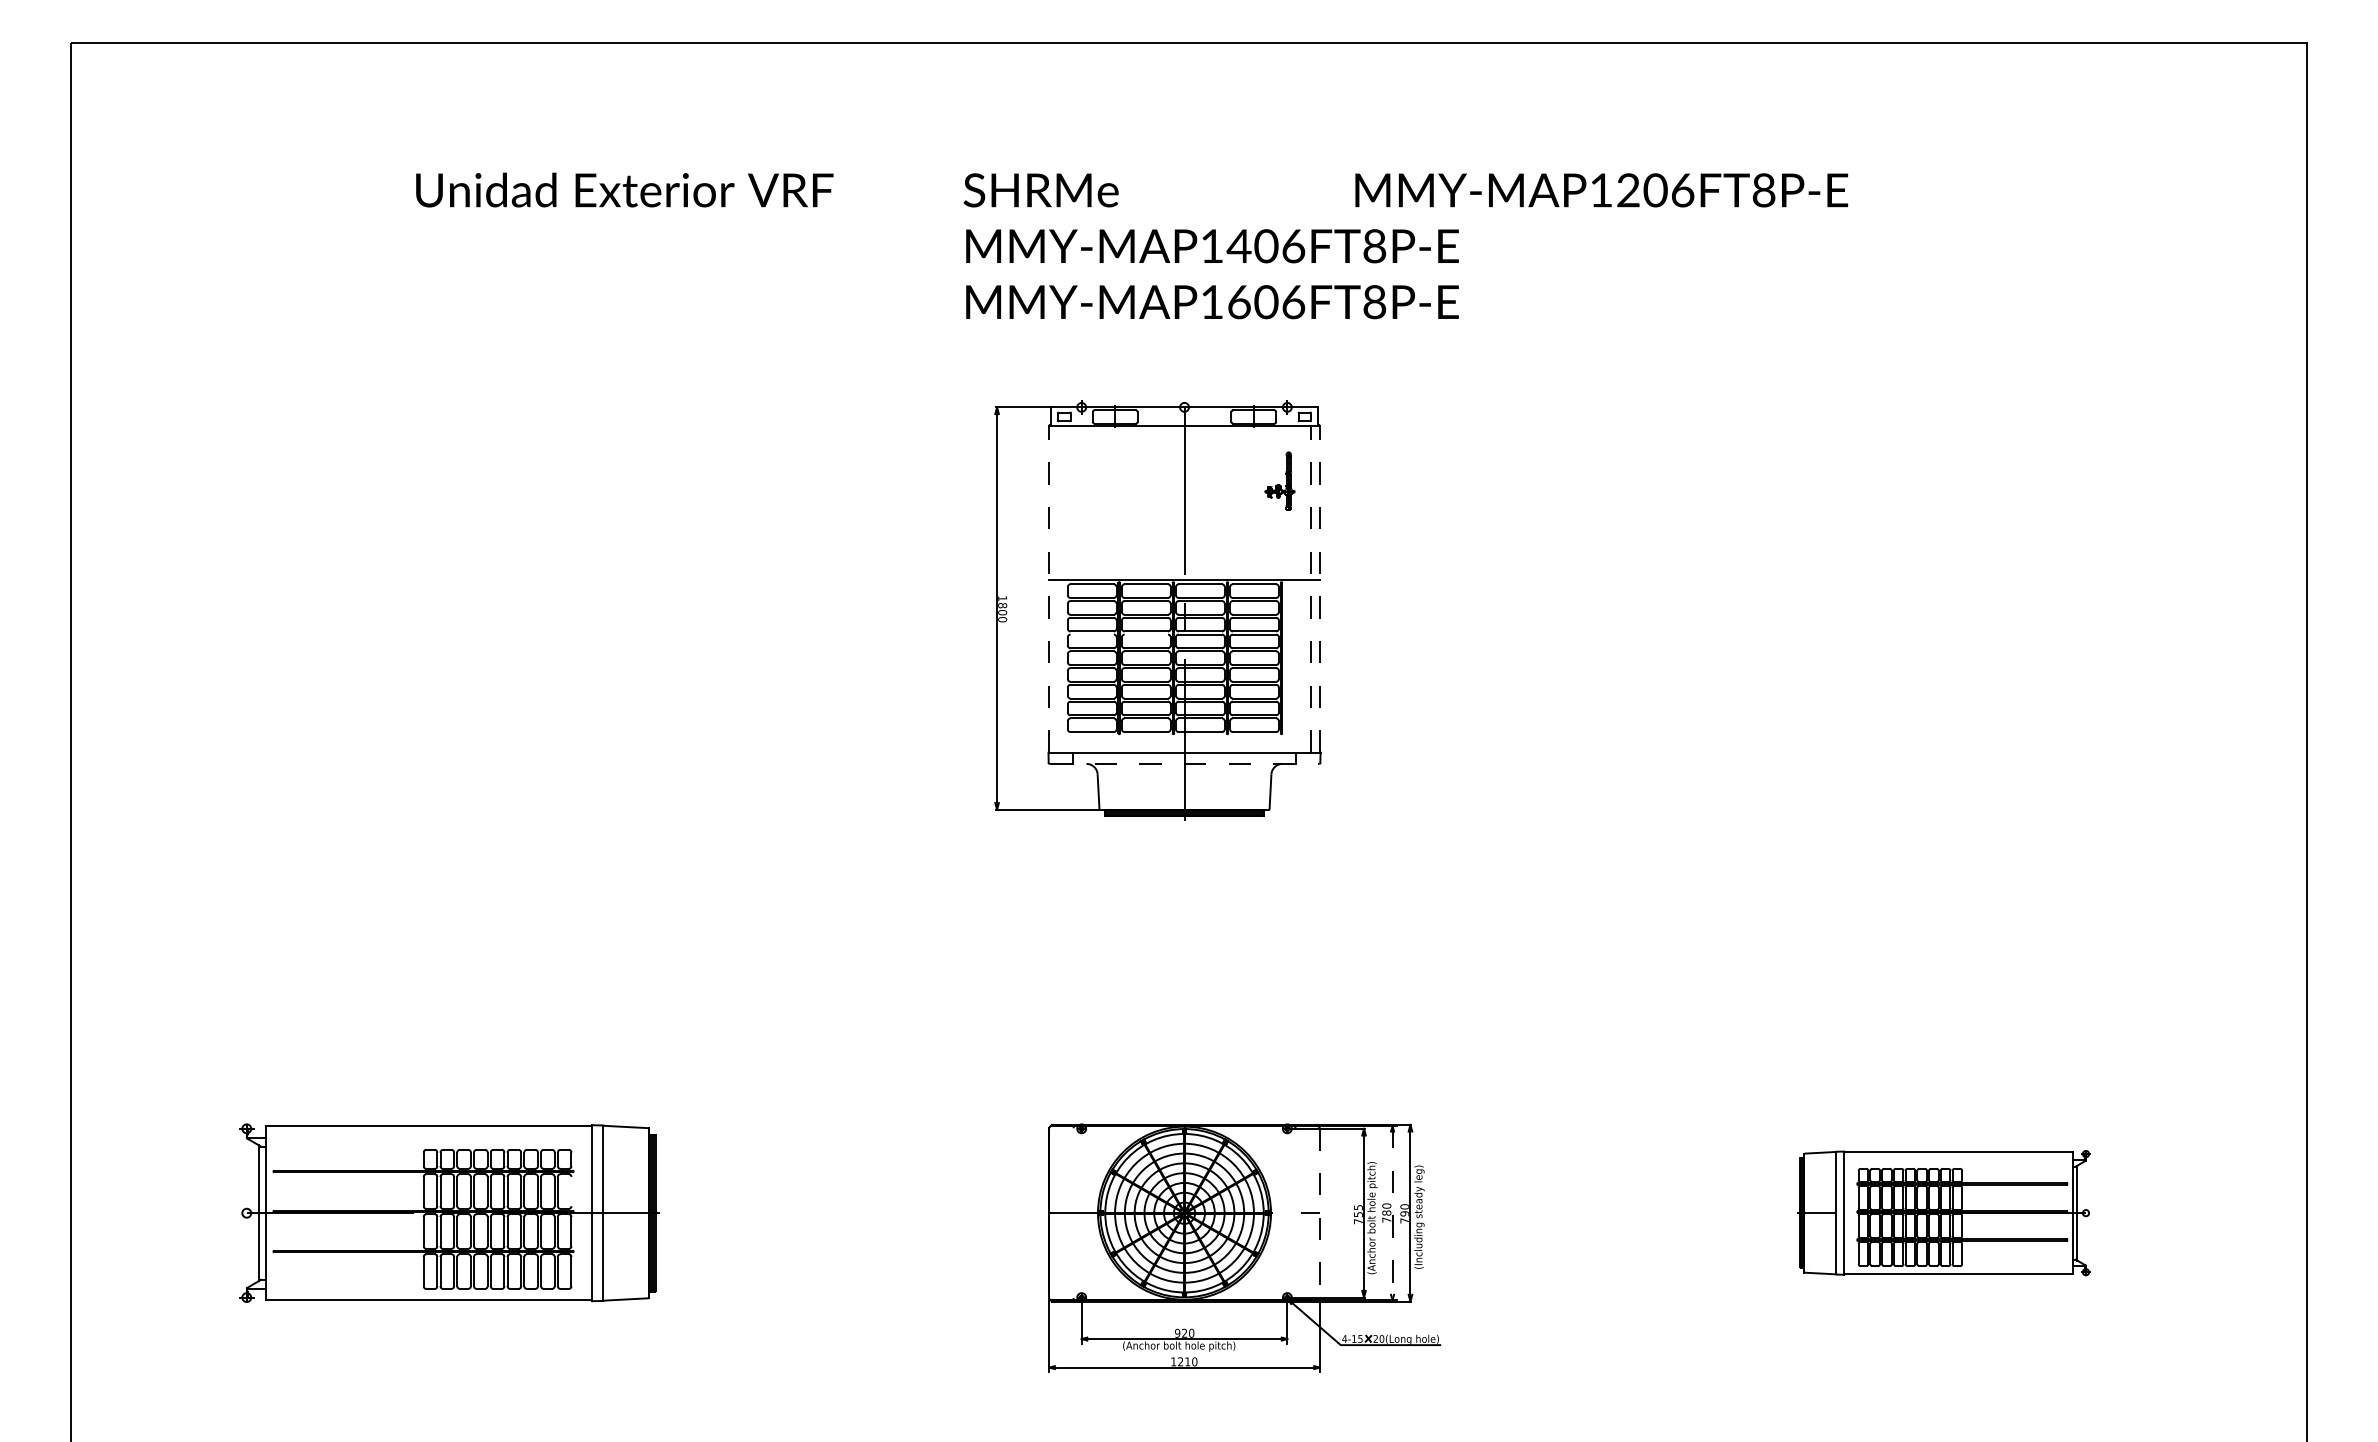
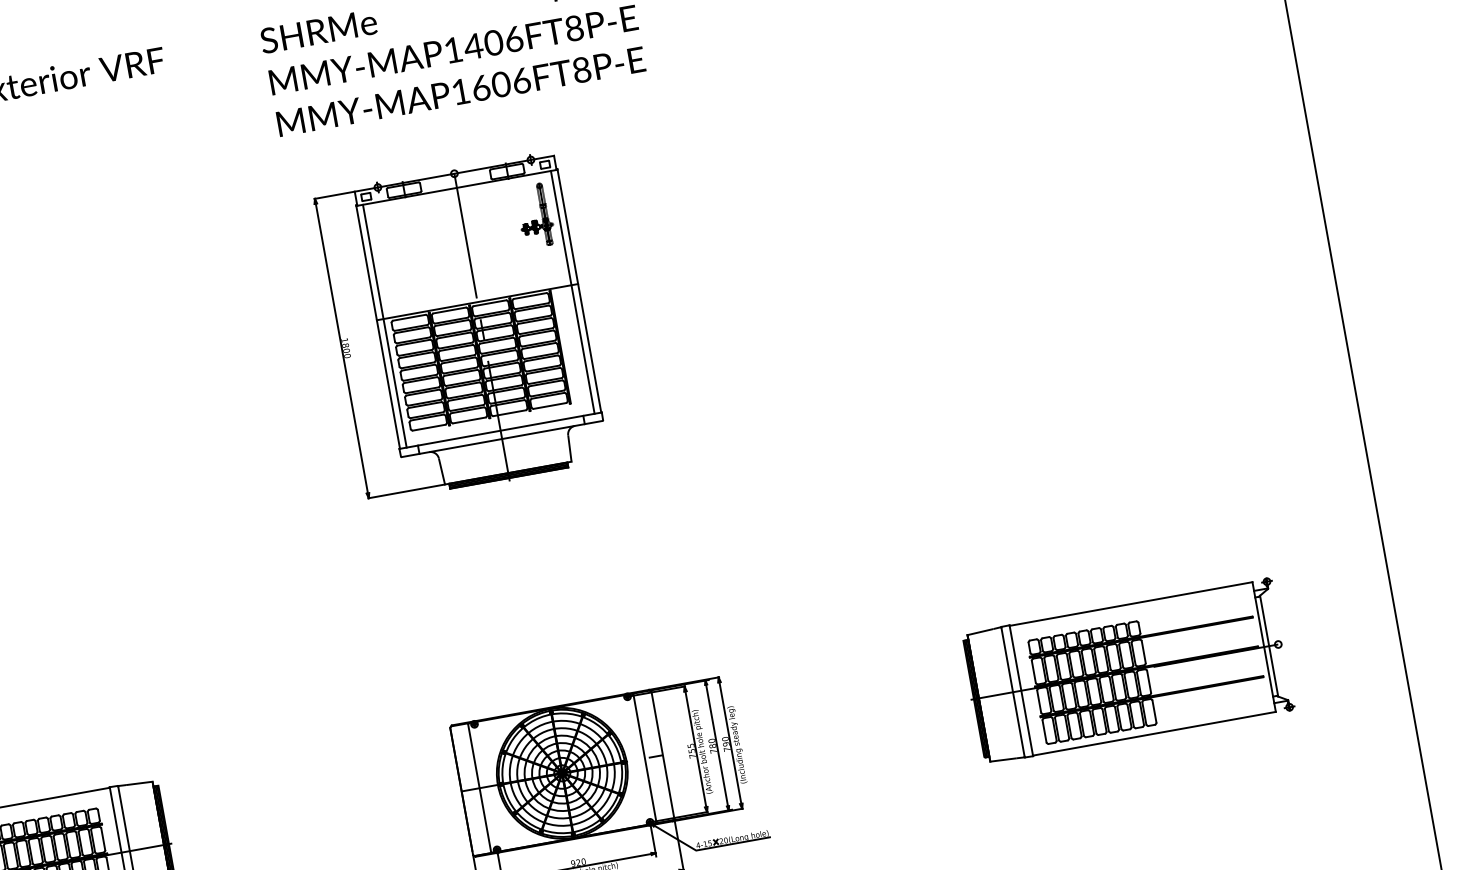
part: (1279, 480) -> (534, 215), size x1.43
line: (1049, 588) -> (378, 326), dashed -> solid
line: (1319, 588) -> (579, 290), dashed -> solid
line: (1058, 589) -> (385, 326), added
line: (1310, 589) -> (572, 292), dashed -> solid
line: (1091, 634) -> (415, 355), added
line: (1145, 634) -> (455, 347), added
line: (1184, 763) -> (502, 438), dashed -> solid
line: (571, 1191) -> (103, 839), added
part: (1943, 1212) -> (1126, 671), size x1.43
line: (1073, 1213) -> (479, 788), added
line: (1295, 1213) -> (644, 758), added
line: (1319, 1213) -> (662, 755), dashed -> solid
line: (1392, 1213) -> (717, 745), dashed -> solid

